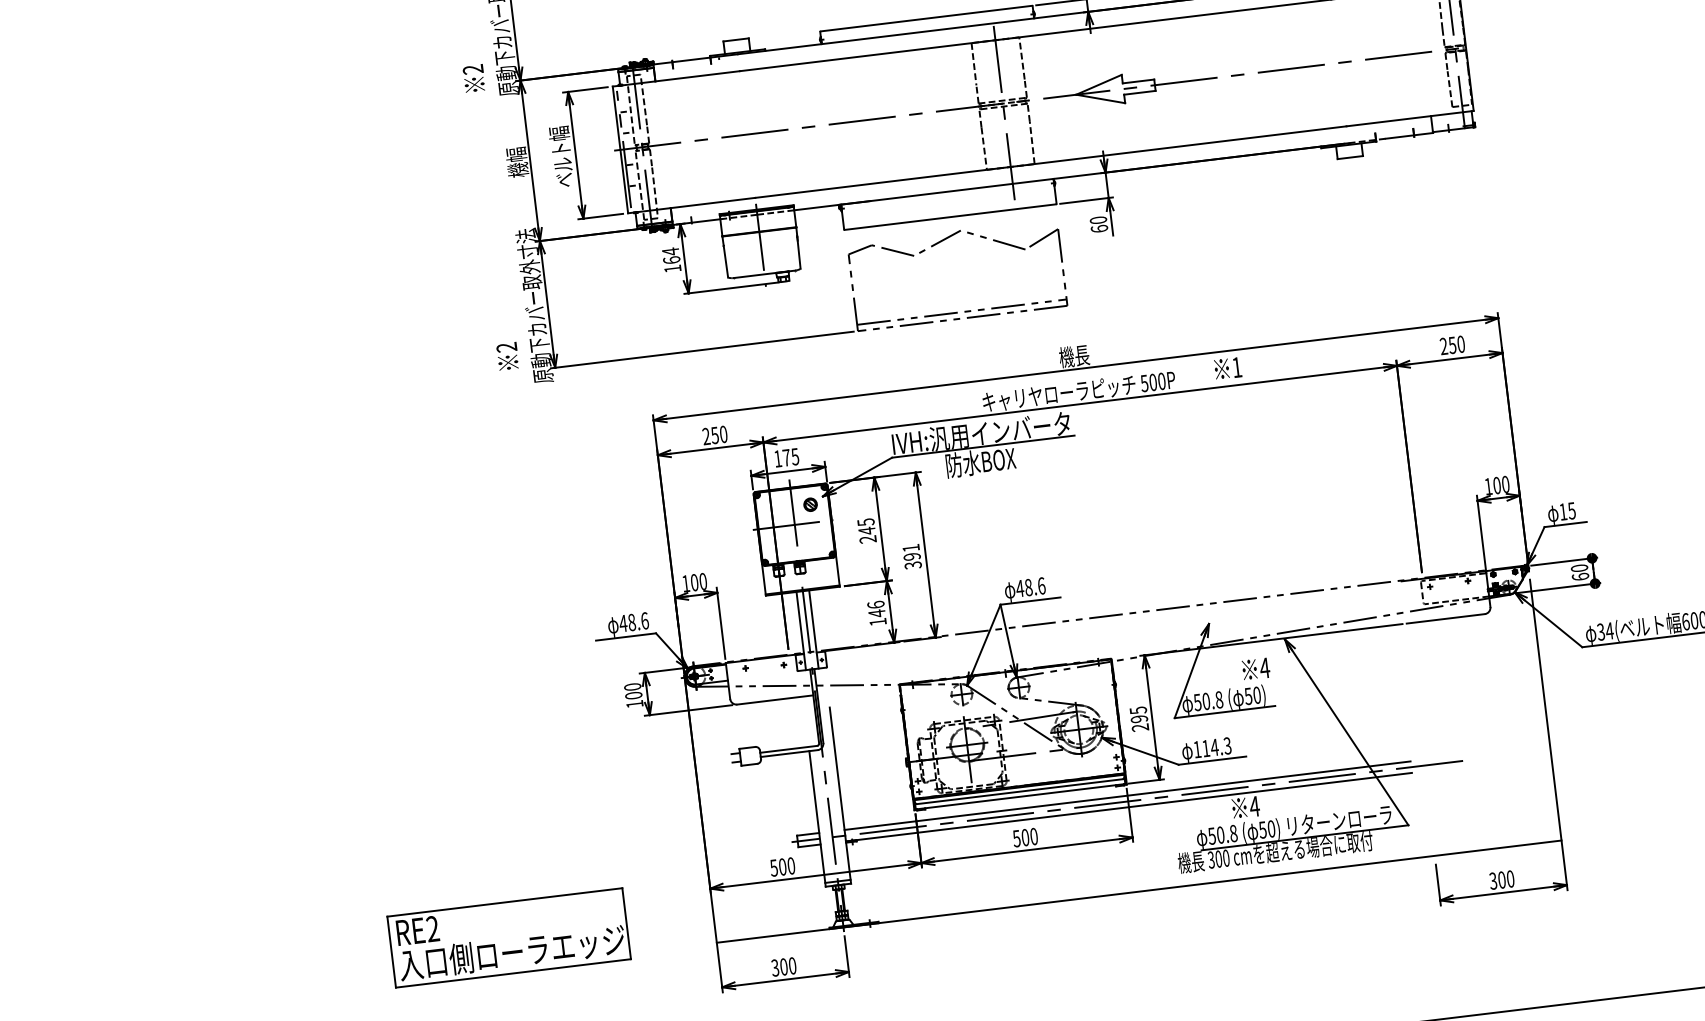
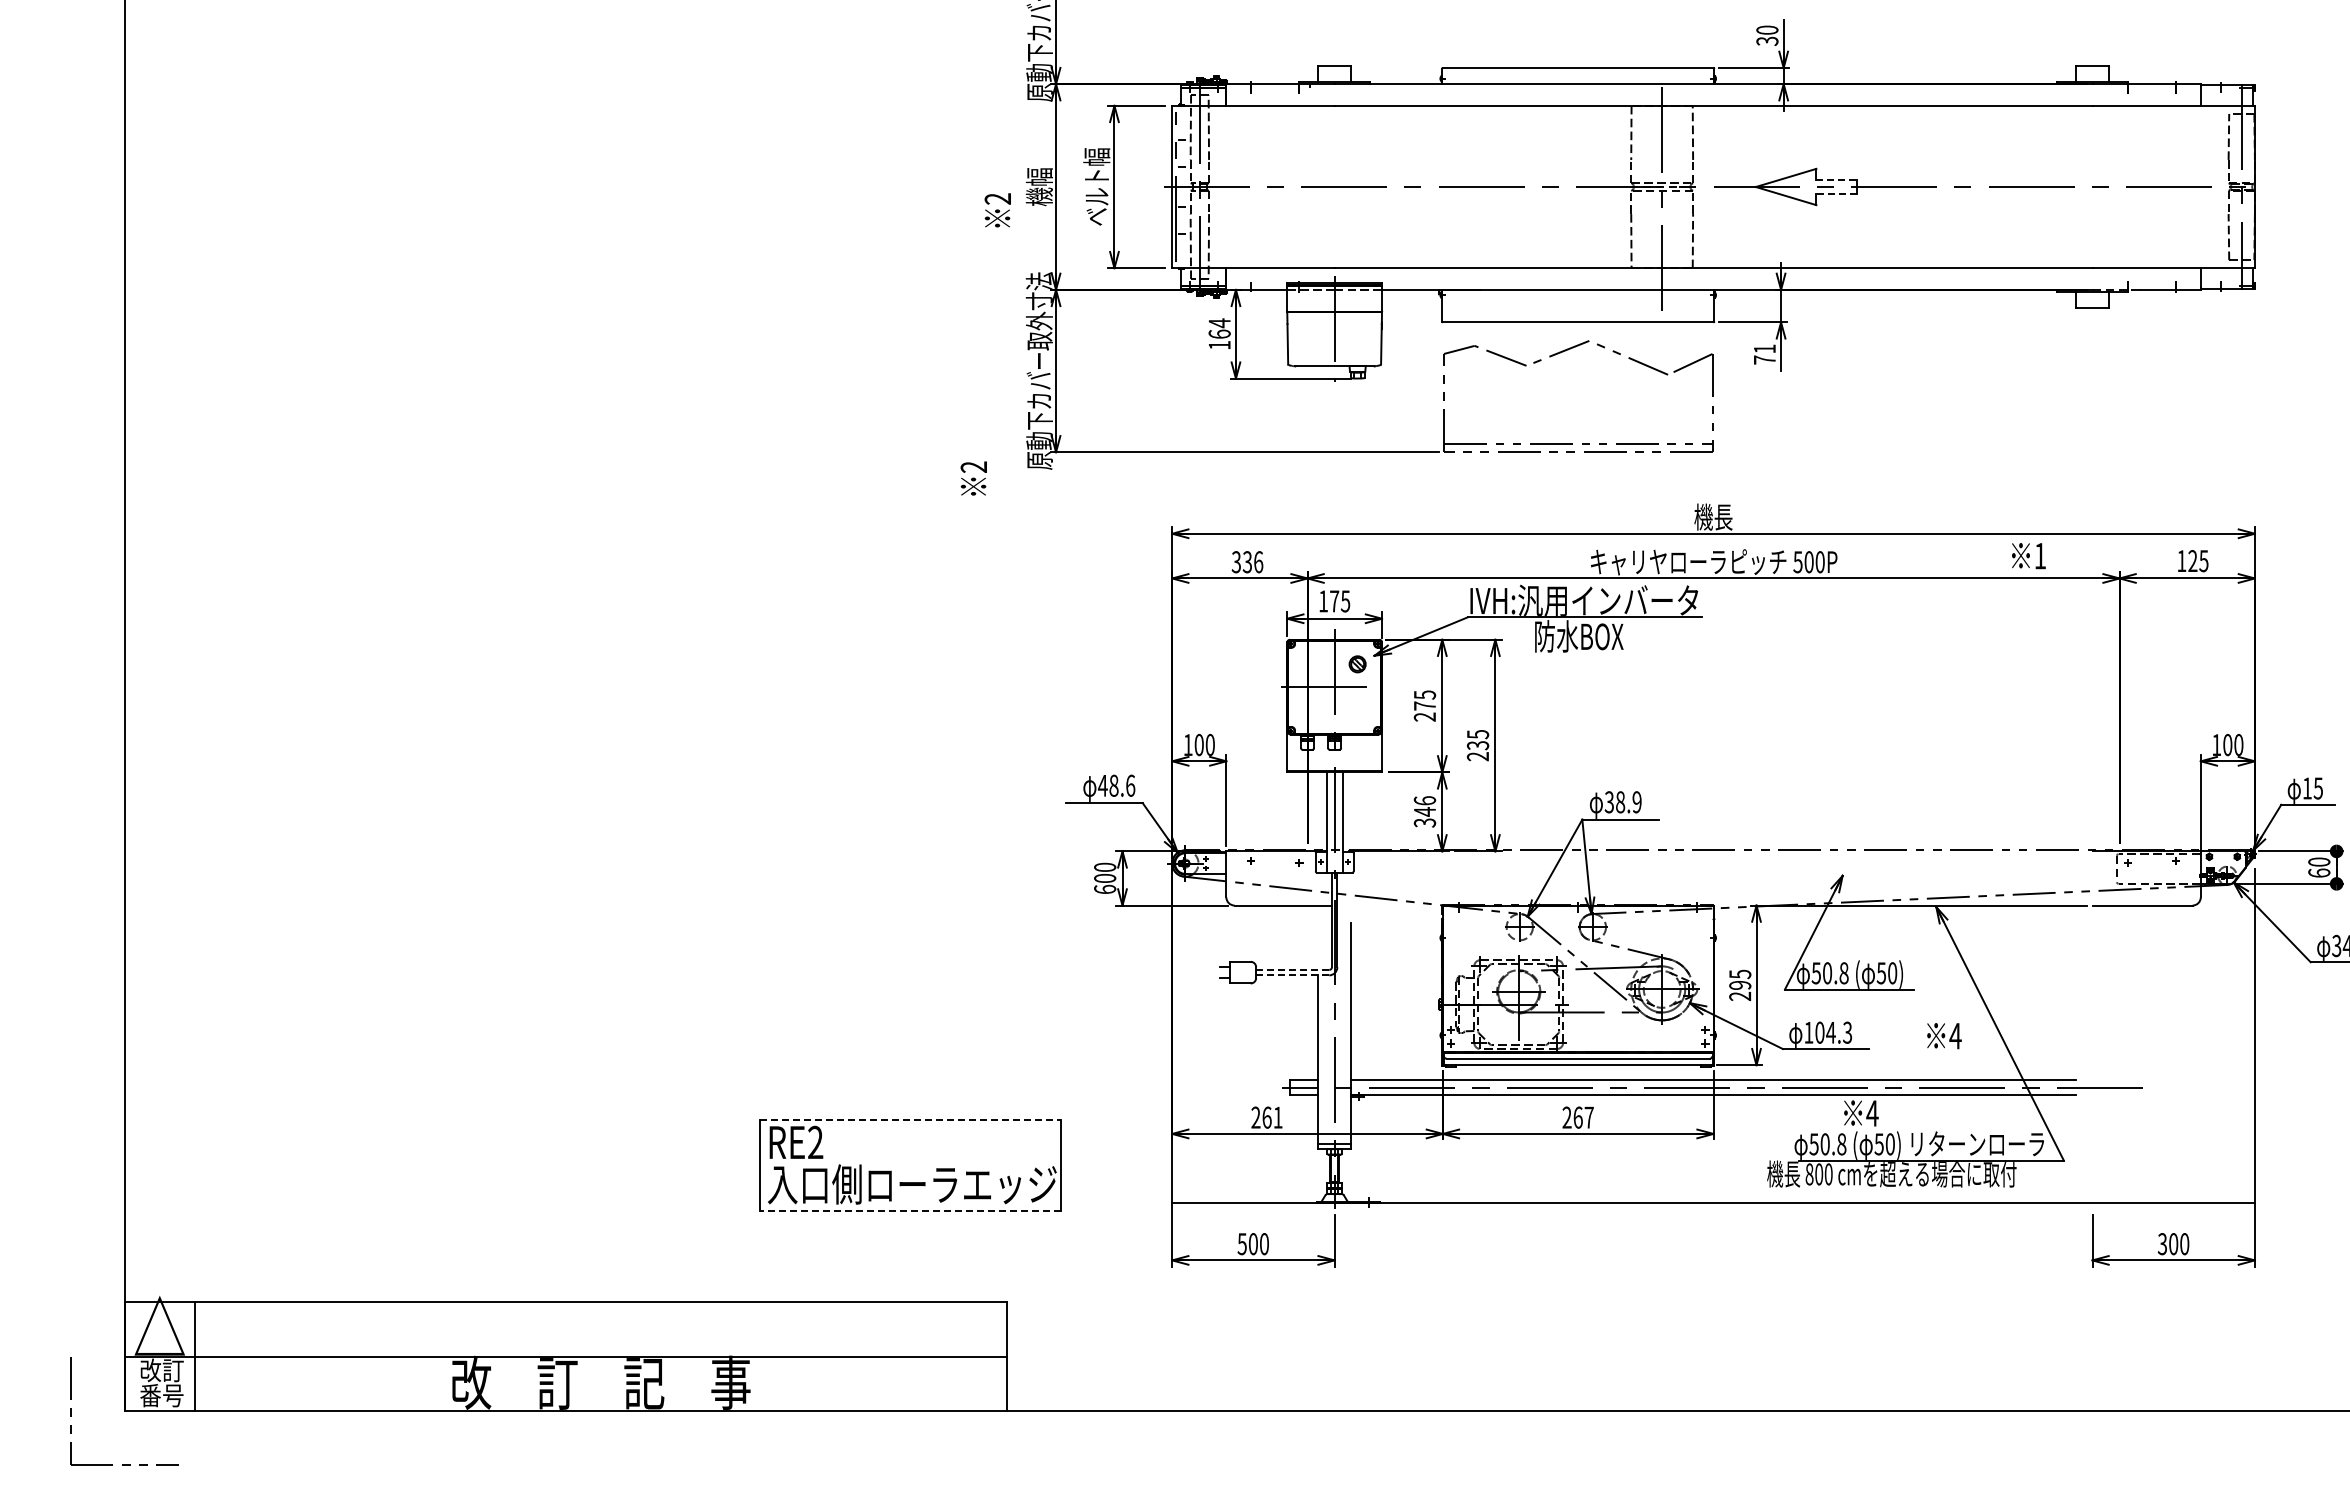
text: (473, 78) -> (997, 210), moved
line: (1139, 81) -> (1837, 179), solid -> dashed
line: (1139, 92) -> (1836, 194), solid -> dashed
text: (1098, 224) -> (1764, 354), 60 -> 71
text: (1452, 345) -> (2192, 561), 250 -> 125
text: (507, 356) -> (973, 478), moved
text: (1227, 368) -> (2028, 556), moved
text: (715, 435) -> (1247, 562), 250 -> 336
text: (866, 531) -> (1424, 706), 245 -> 275
text: (912, 556) -> (1478, 745), 391 -> 235
text: (1030, 587) -> (1622, 802), 48.6 -> 38.9
text: (877, 621) -> (1424, 822), 146 -> 346
text: (1256, 669) -> (1944, 1036), moved
text: (635, 703) -> (1105, 888), 100 -> 600
text: (1205, 748) -> (1819, 1032), 114.3 -> 104.3
line: (788, 749) -> (1292, 969), solid -> dashed
line: (789, 753) -> (1292, 975), solid -> dashed
text: (1024, 837) -> (1577, 1117), 500 -> 267
text: (1211, 860) -> (1809, 1174), 300 -> 800
text: (782, 866) -> (1266, 1117), 500 -> 261
line: (504, 902) -> (910, 1119), solid -> dashed
text: (775, 967) -> (1242, 1243), 300 -> 500
line: (513, 973) -> (910, 1210), solid -> dashed

